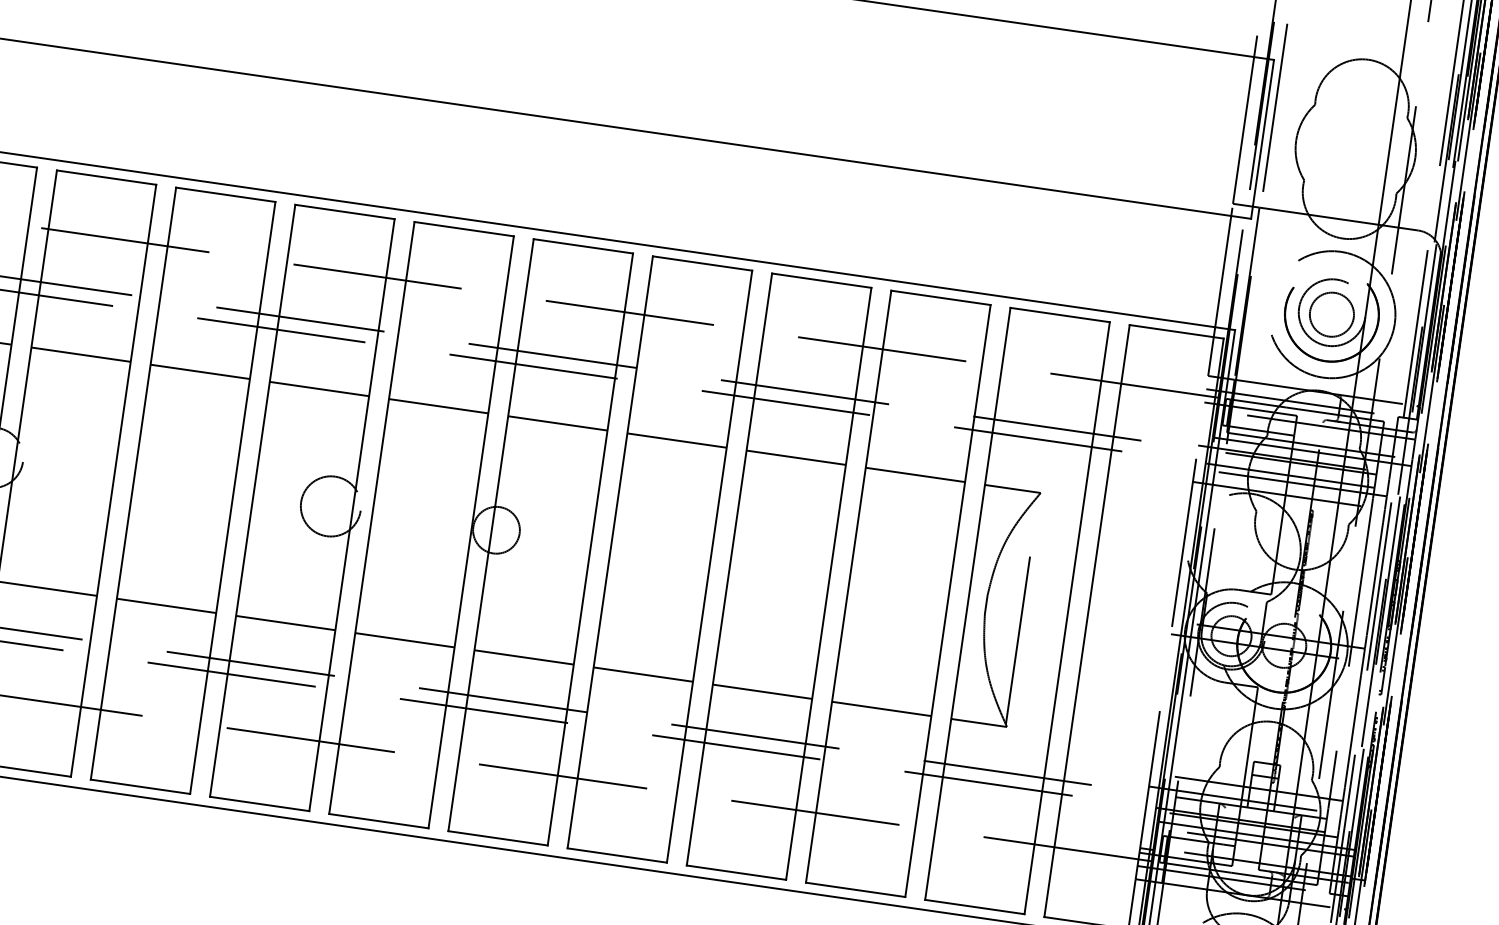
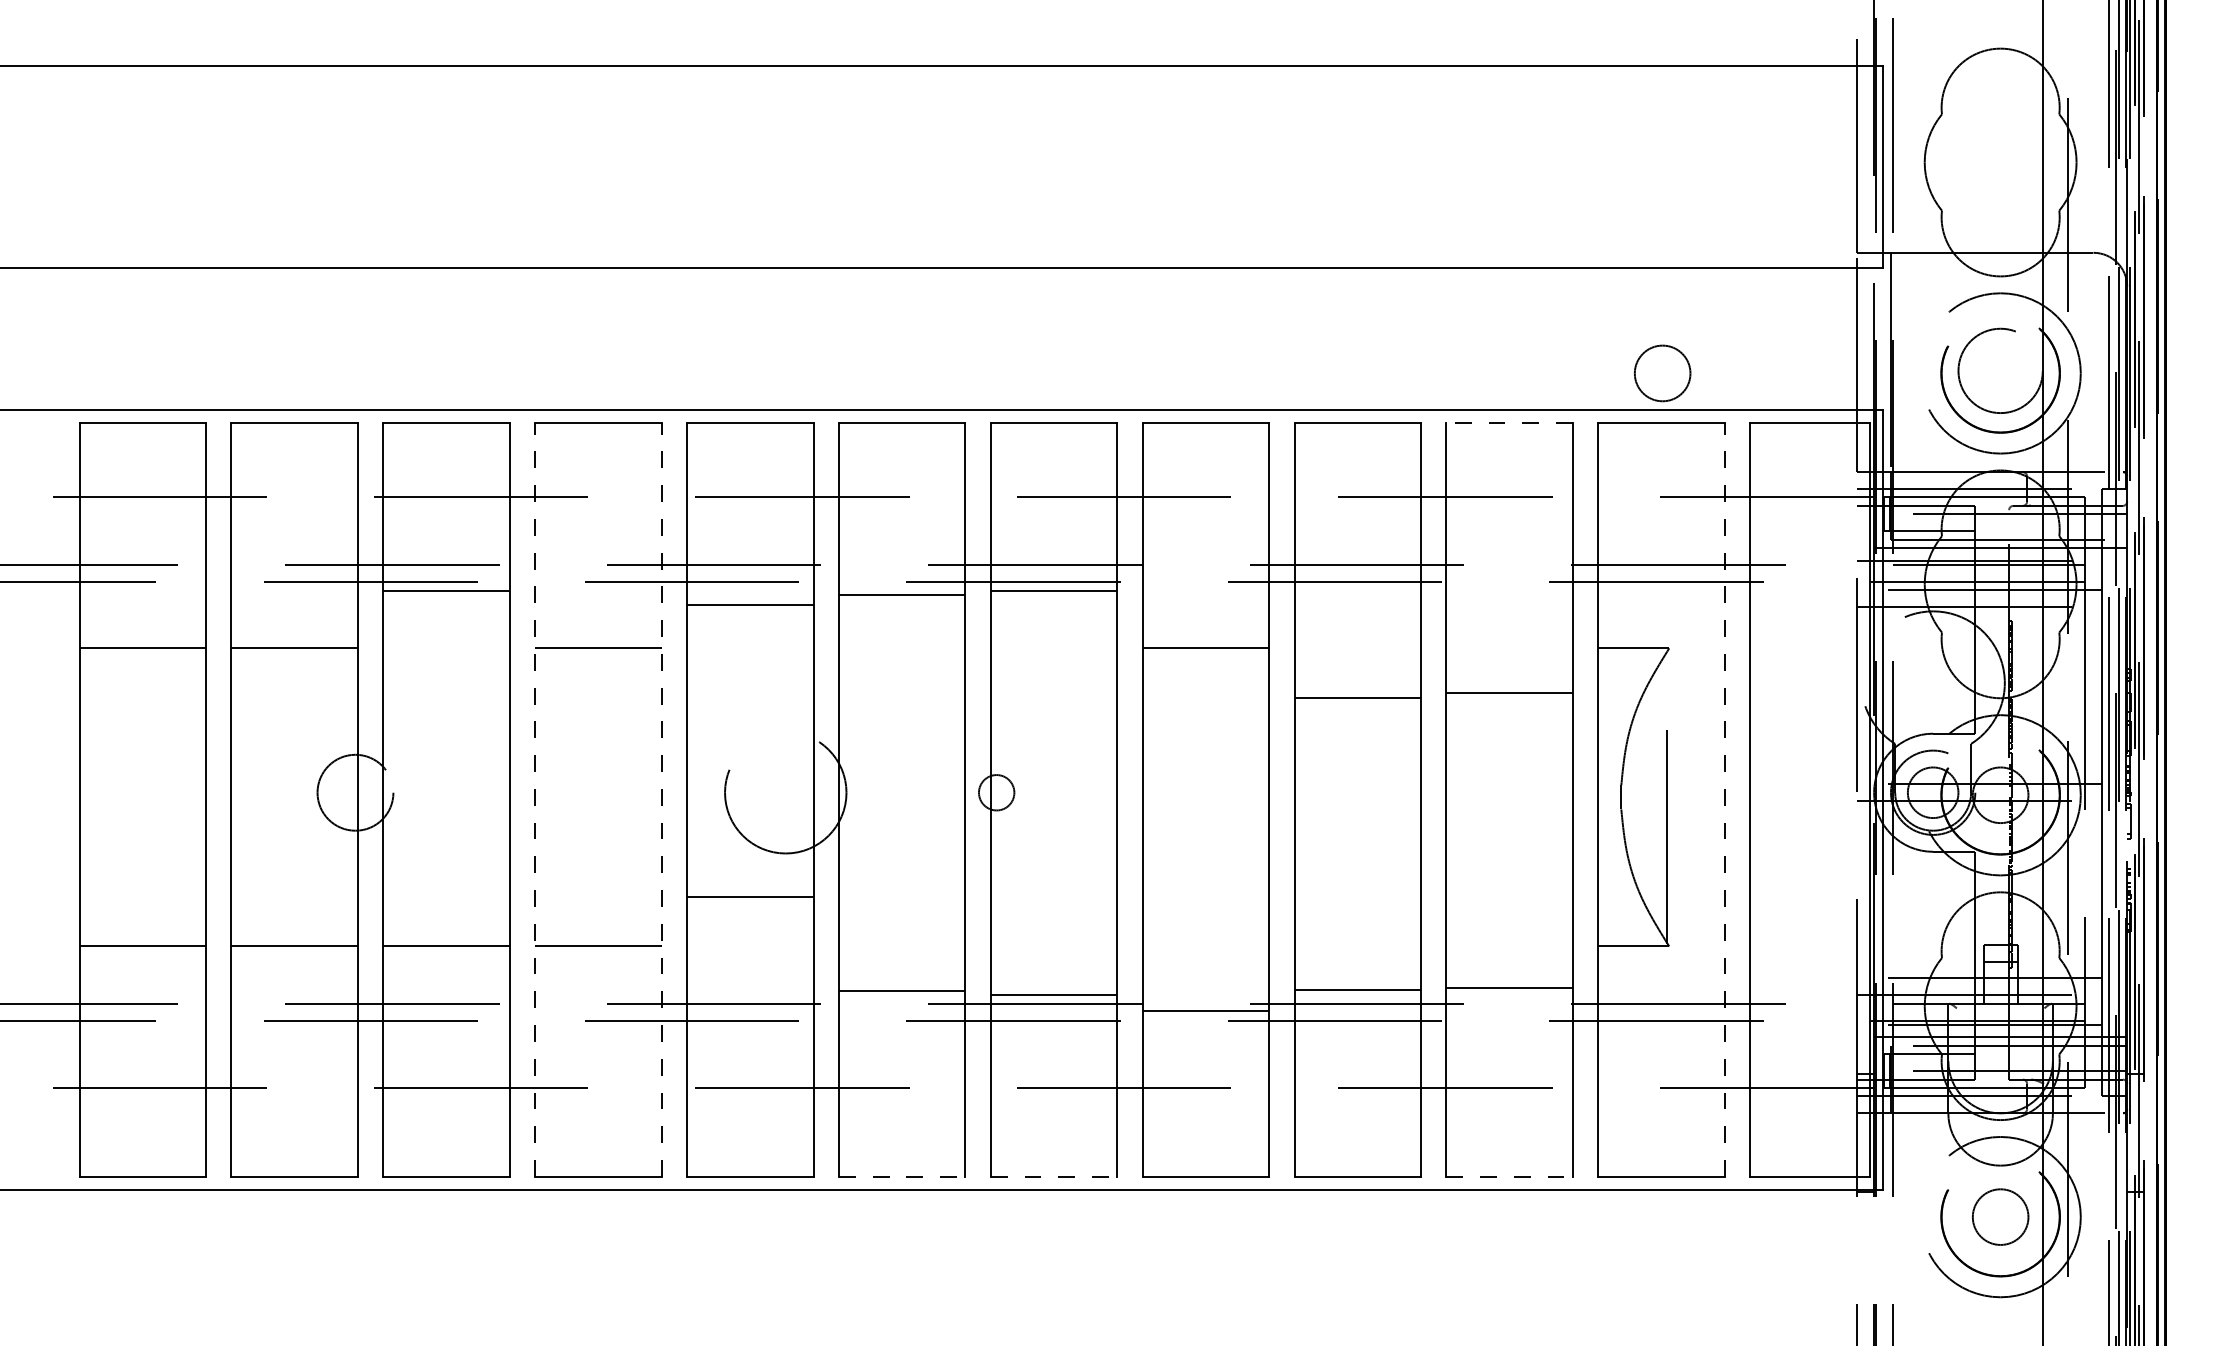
line: (940, 297) -> (1509, 422), solid -> dashed
circle: (1331, 314) -> (1662, 373), moved
line: (80, 354) -> (446, 591), moved
line: (319, 389) -> (750, 605), moved
line: (438, 406) -> (901, 595), moved
line: (557, 423) -> (1053, 591), moved
line: (796, 457) -> (1357, 698), moved
line: (915, 475) -> (1509, 693), moved
line: (133, 483) -> (535, 799), solid -> dashed
line: (232, 497) -> (661, 799), solid -> dashed
circle: (330, 506) -> (785, 792), size x1.6
circle: (496, 530) -> (996, 792), size x0.6
line: (1066, 617) -> (1724, 799), solid -> dashed
line: (285, 623) -> (750, 897), moved
line: (404, 640) -> (901, 991), moved
line: (523, 657) -> (1053, 995), moved
line: (643, 674) -> (1205, 1011), moved
line: (762, 691) -> (1357, 990), moved
line: (881, 708) -> (1509, 988), moved
line: (379, 820) -> (902, 1176), solid -> dashed
line: (498, 838) -> (1054, 1176), solid -> dashed
line: (856, 889) -> (1510, 1176), solid -> dashed

